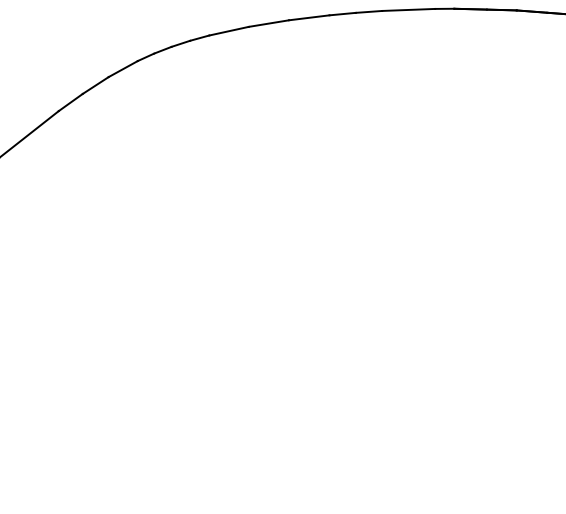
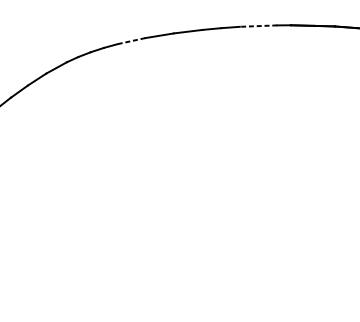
line: (408, 9) -> (258, 25), solid -> dashed
line: (228, 31) -> (131, 41), solid -> dashed

